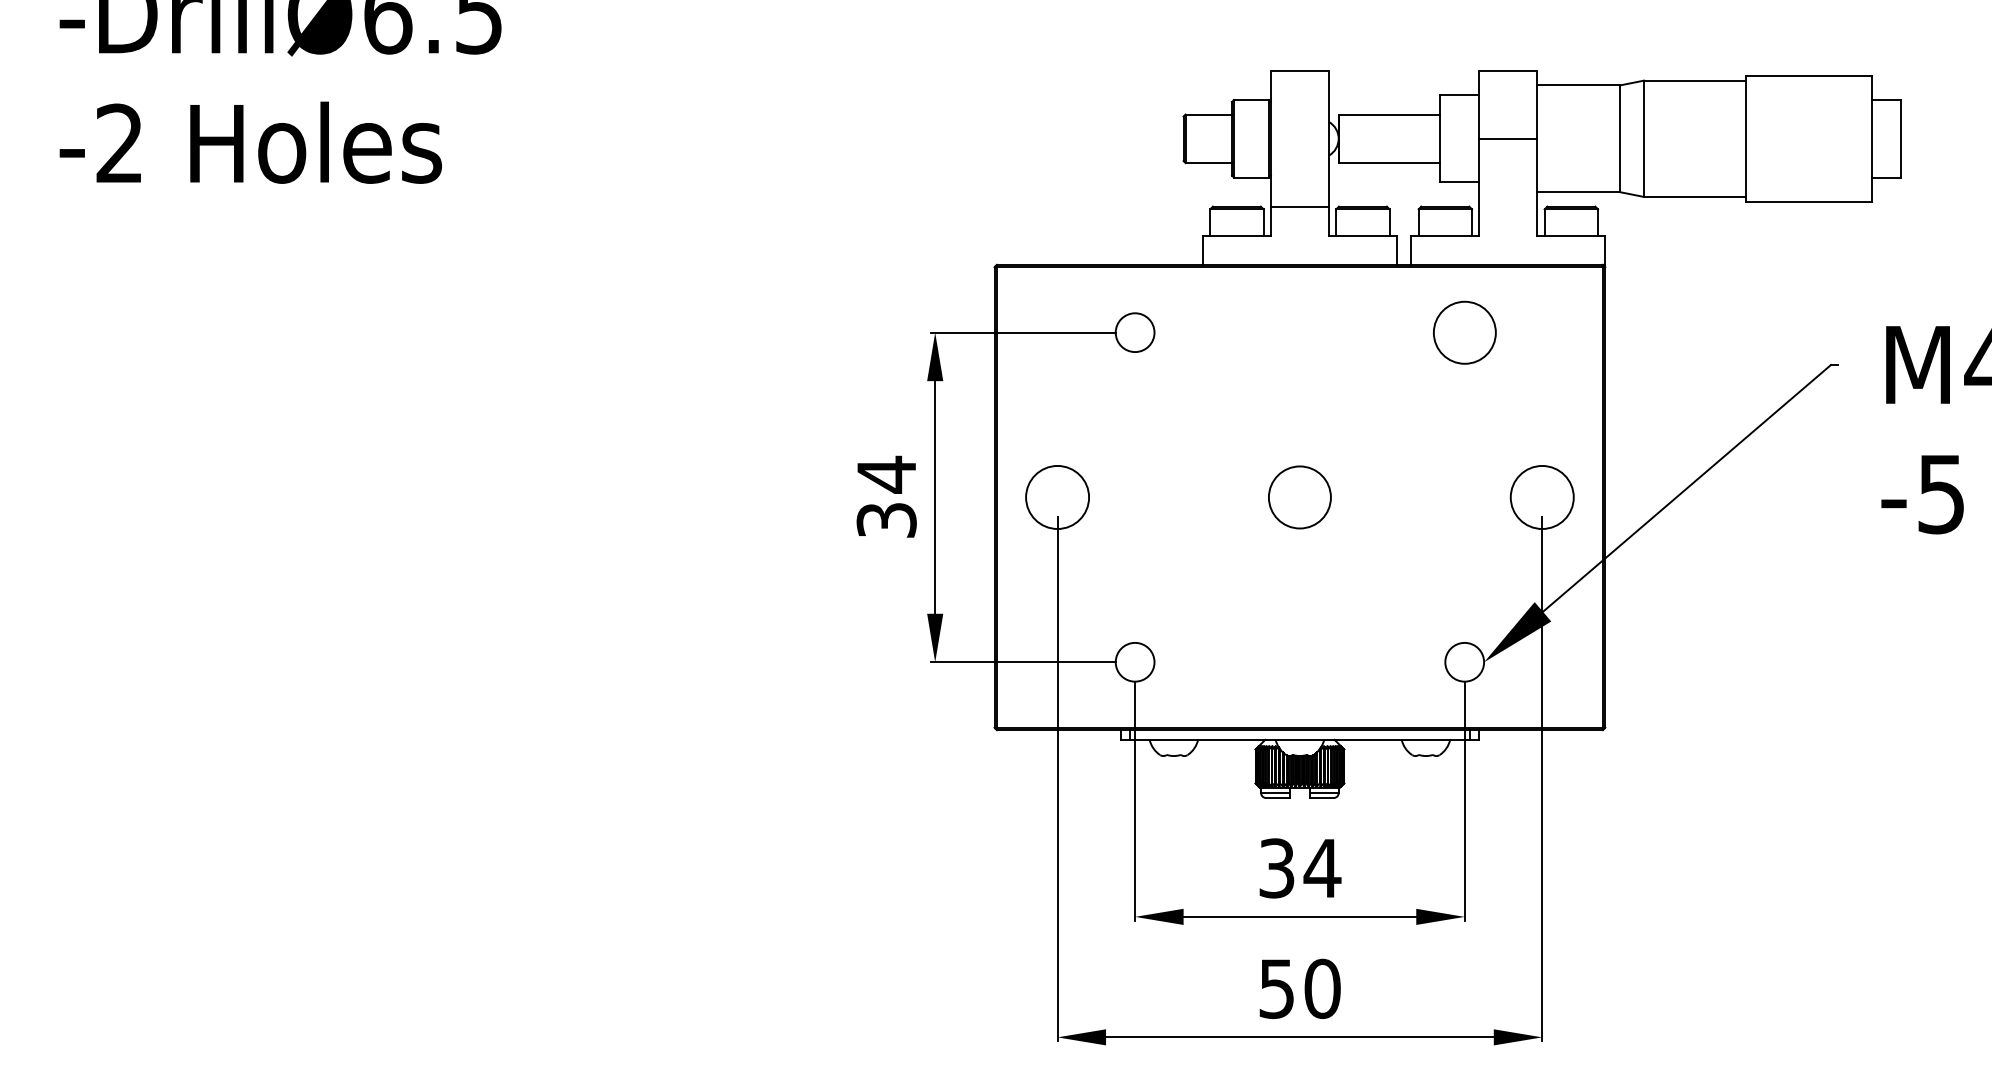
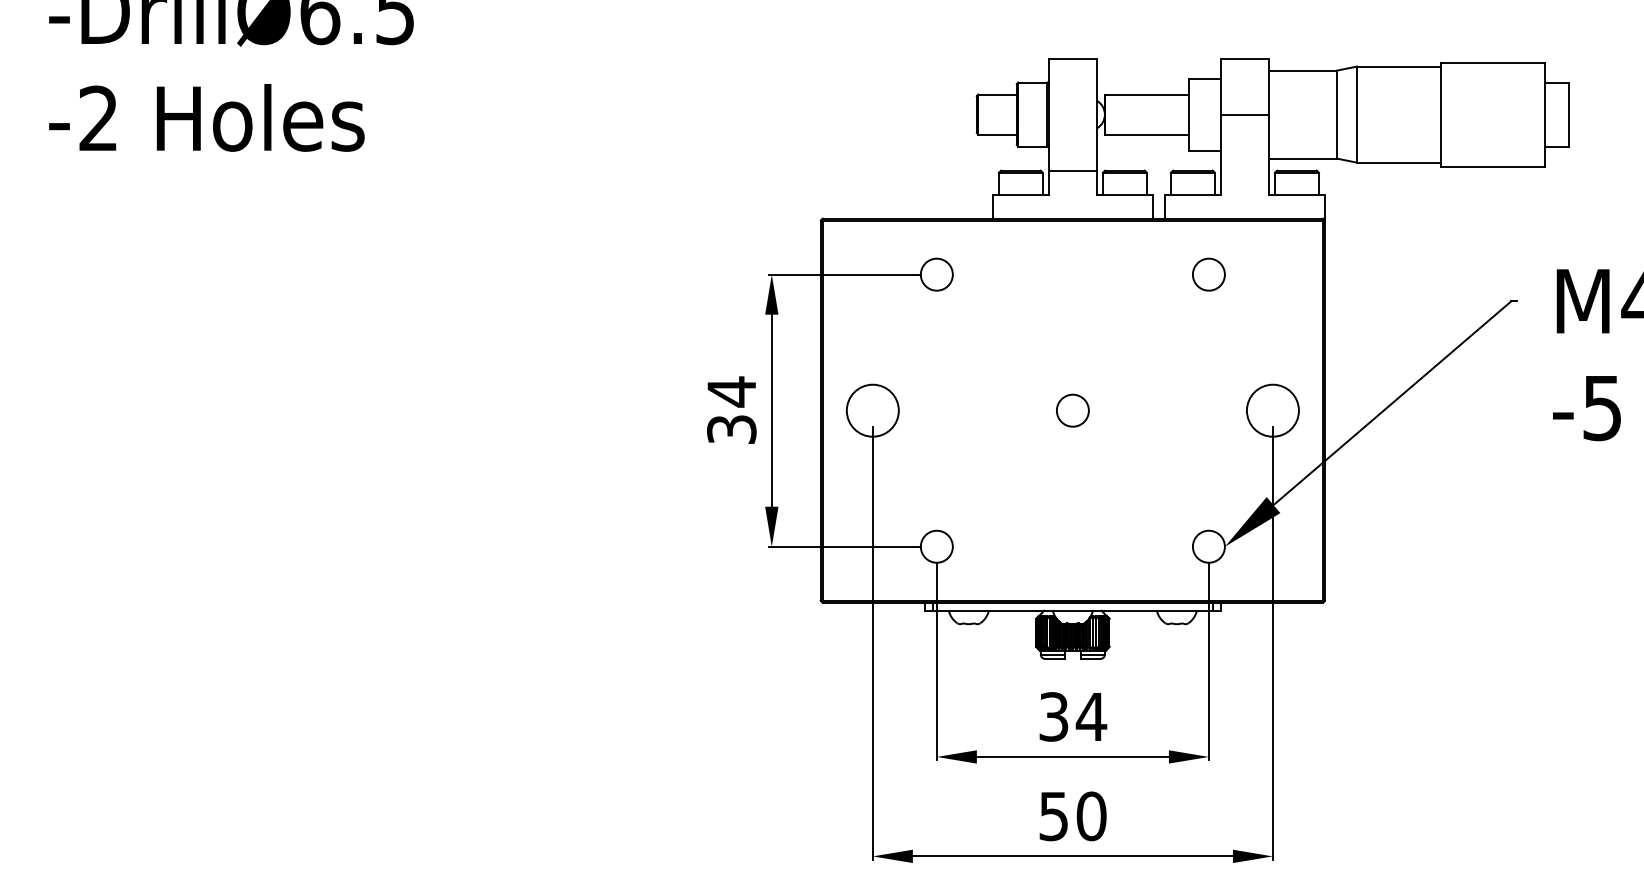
circle: (1464, 332) -> (1208, 274), size x0.62
circle: (1299, 497) -> (1072, 410), size x0.62

